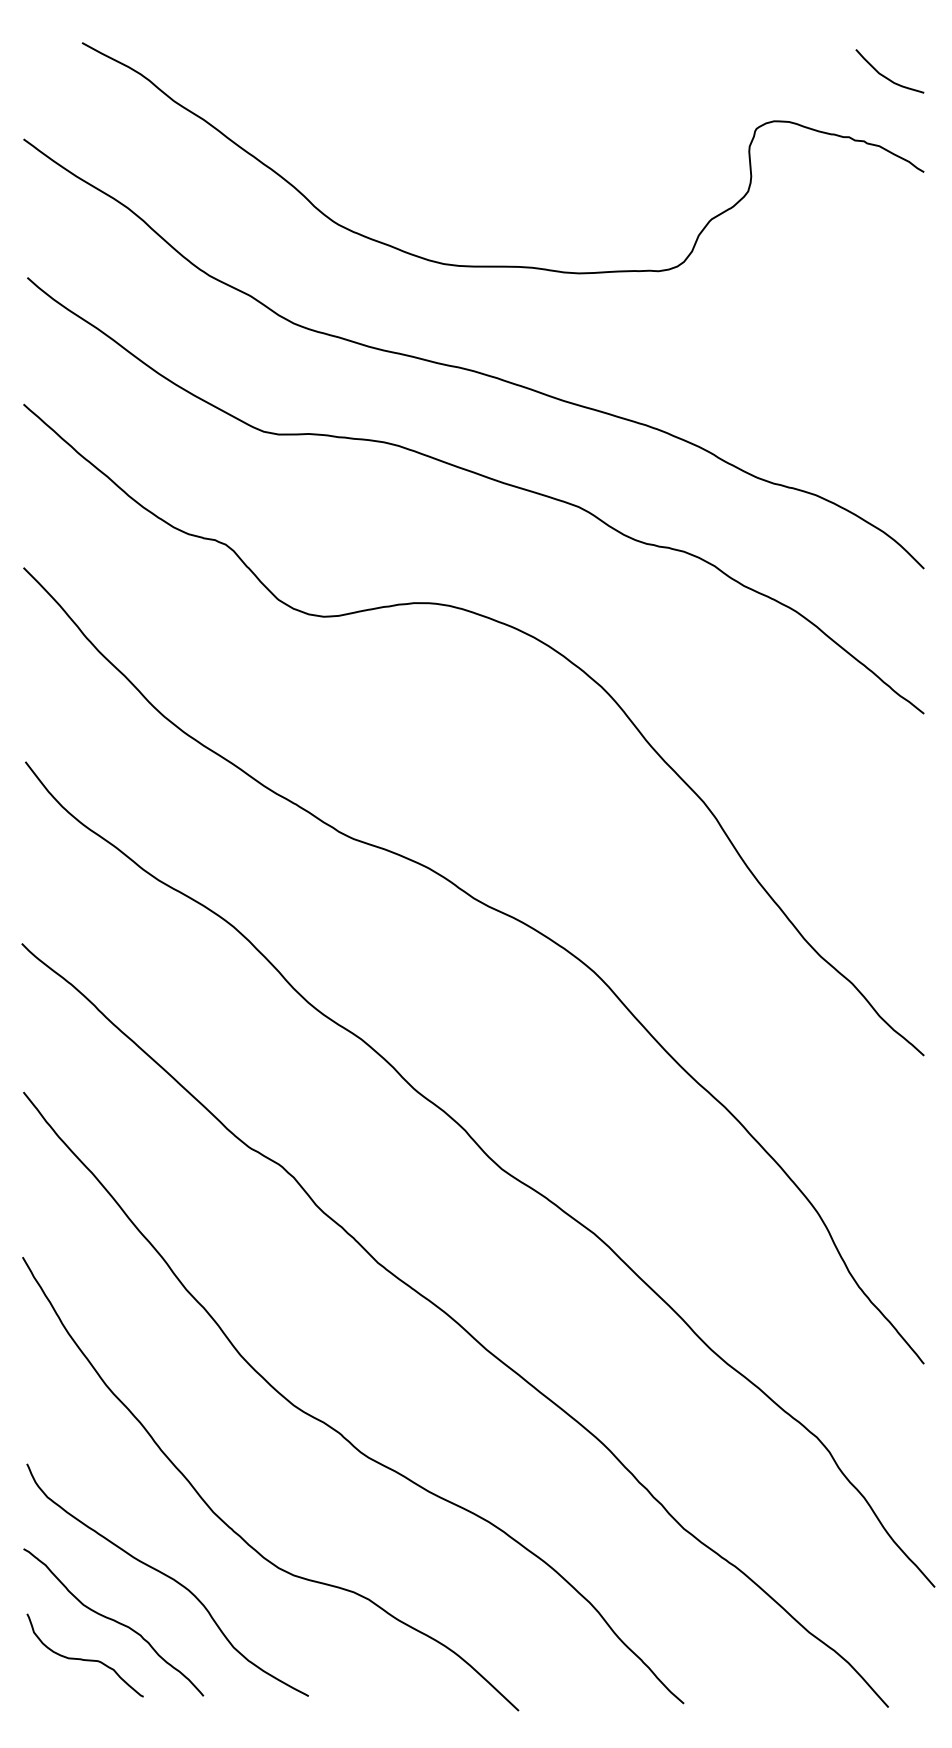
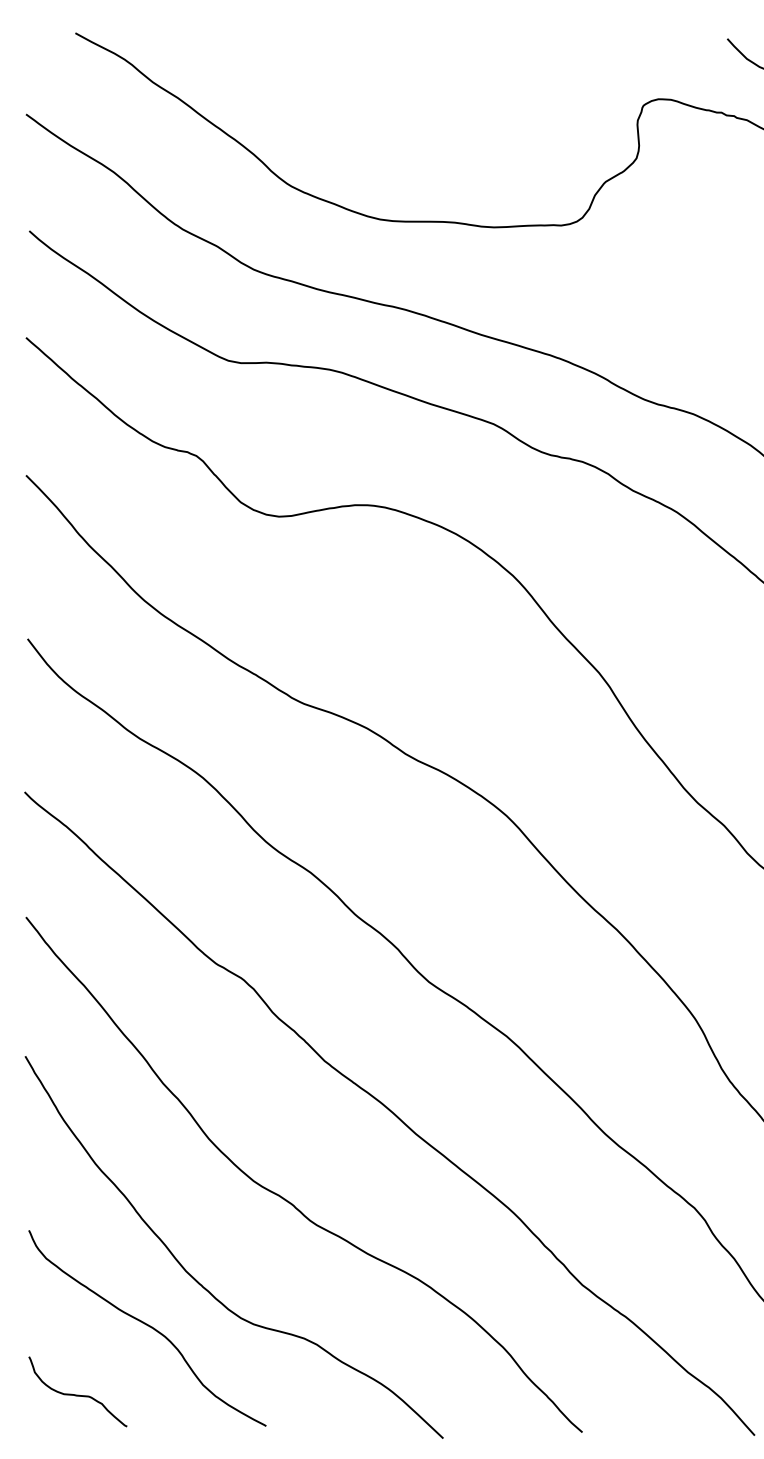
curve: (113, 1621) -> (101, 1363), removed

